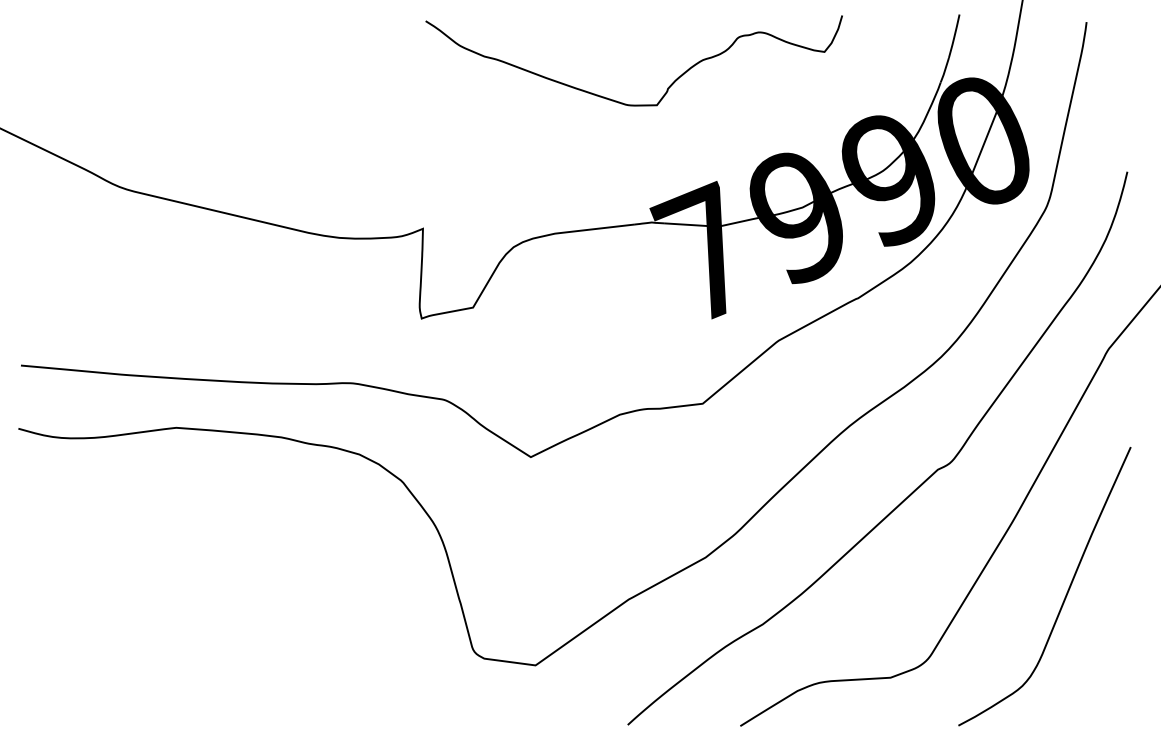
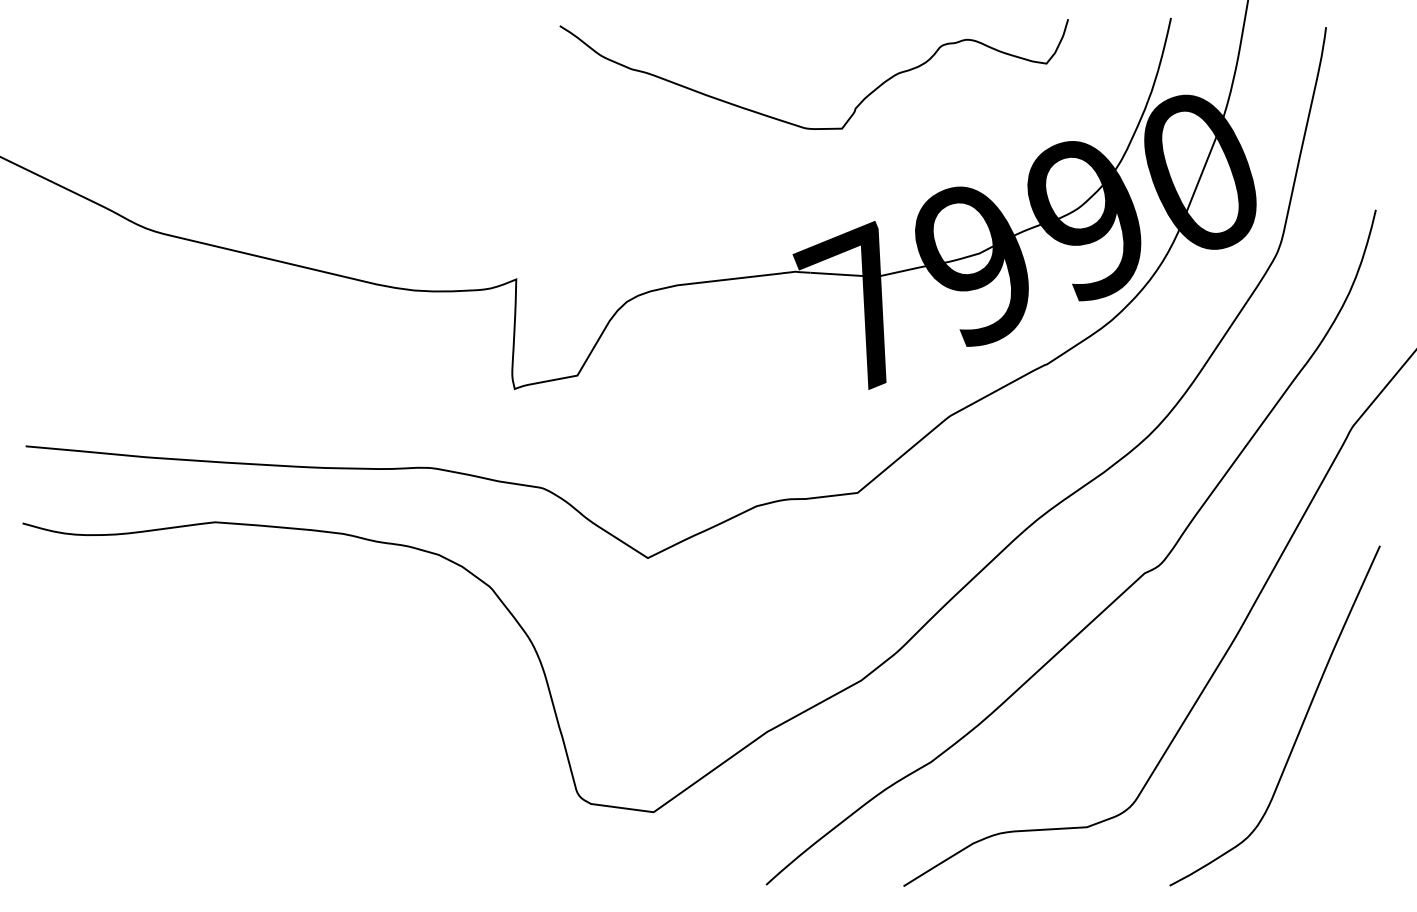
curve: (619, 101) -> (796, 124), moved

